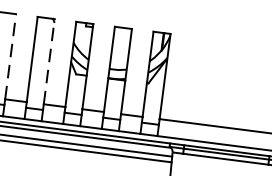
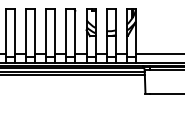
line: (11, 54) -> (55, 30), dashed -> solid
line: (49, 59) -> (75, 30), dashed -> solid

